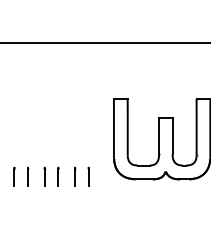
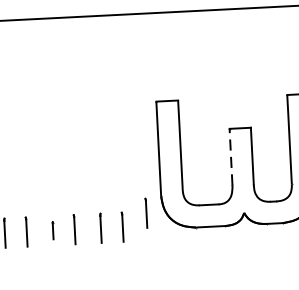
line: (159, 136) -> (231, 157), solid -> dashed
line: (104, 168) -> (147, 212), added
part: (44, 176) -> (52, 230), size x0.6

